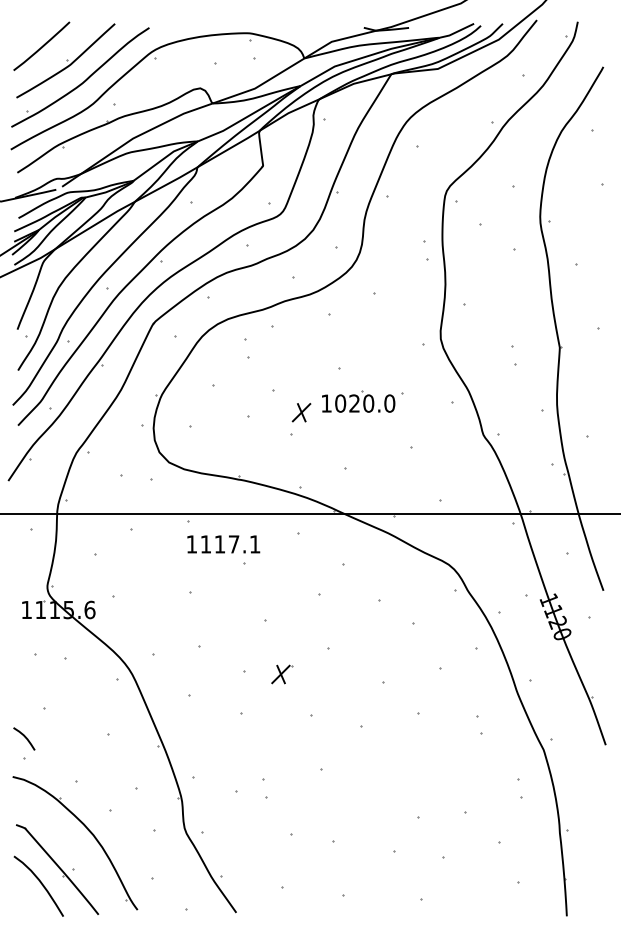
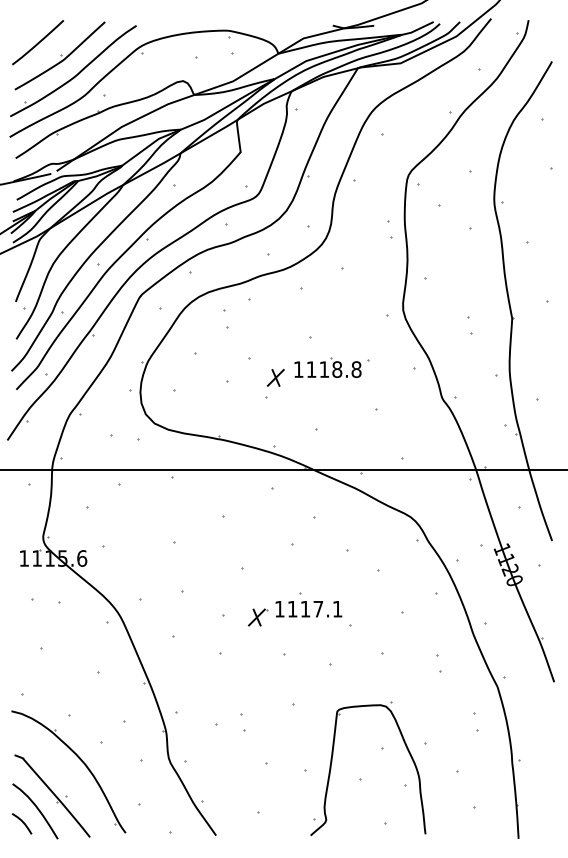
text: (365, 403) -> (334, 369), 1020.0 -> 1118.8
text: (223, 544) -> (308, 609), moved
curve: (24, 737) -> (22, 822), moved
part: (363, 831) -> (332, 761), added

